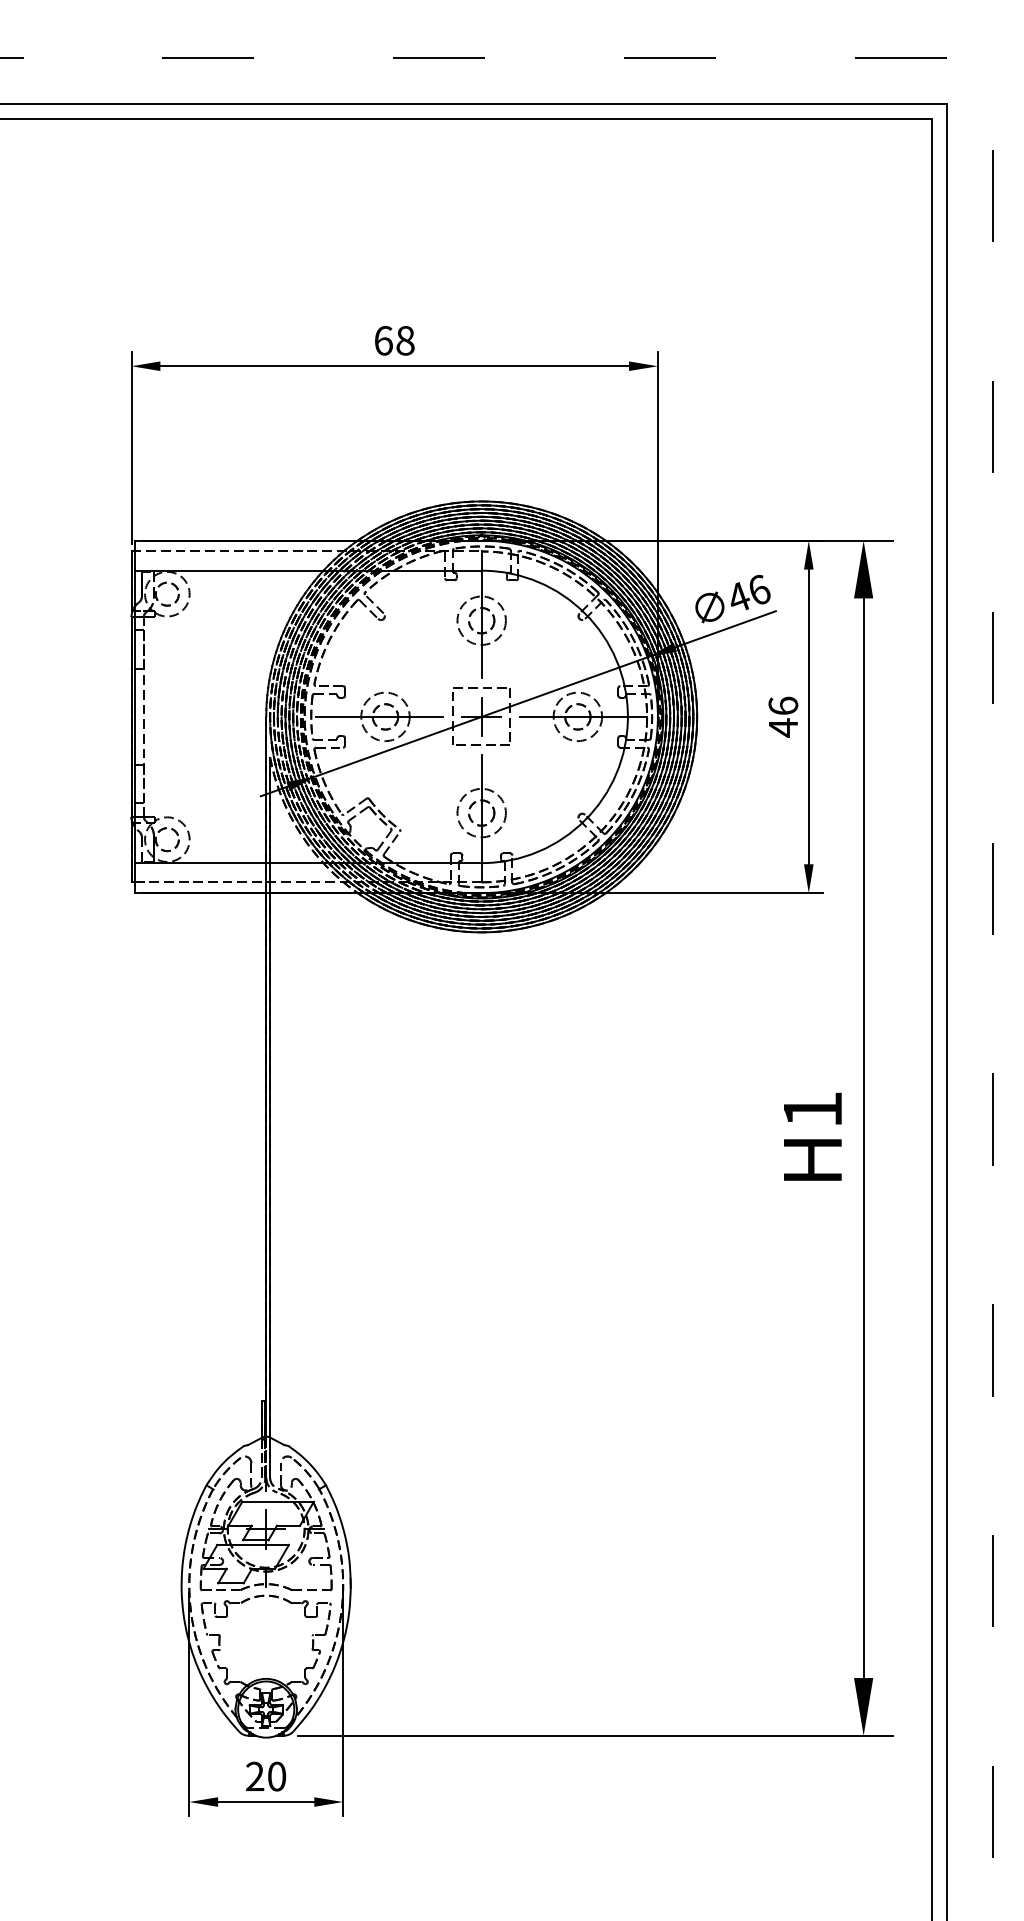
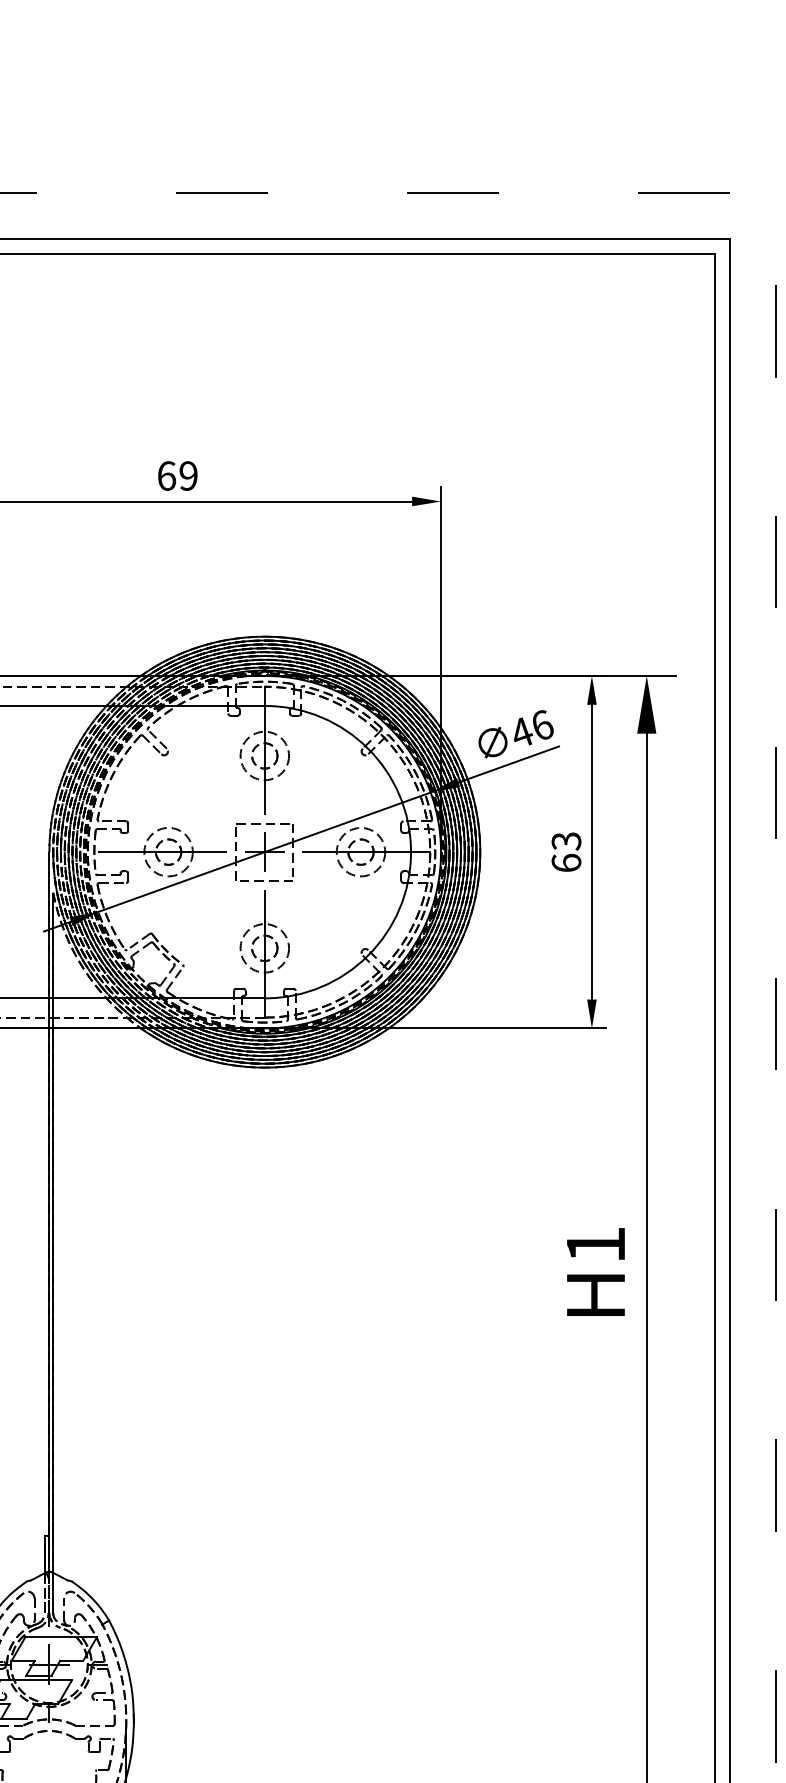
text: (405, 340) -> (188, 475), 68 -> 69
text: (783, 716) -> (566, 851), 46 -> 63

